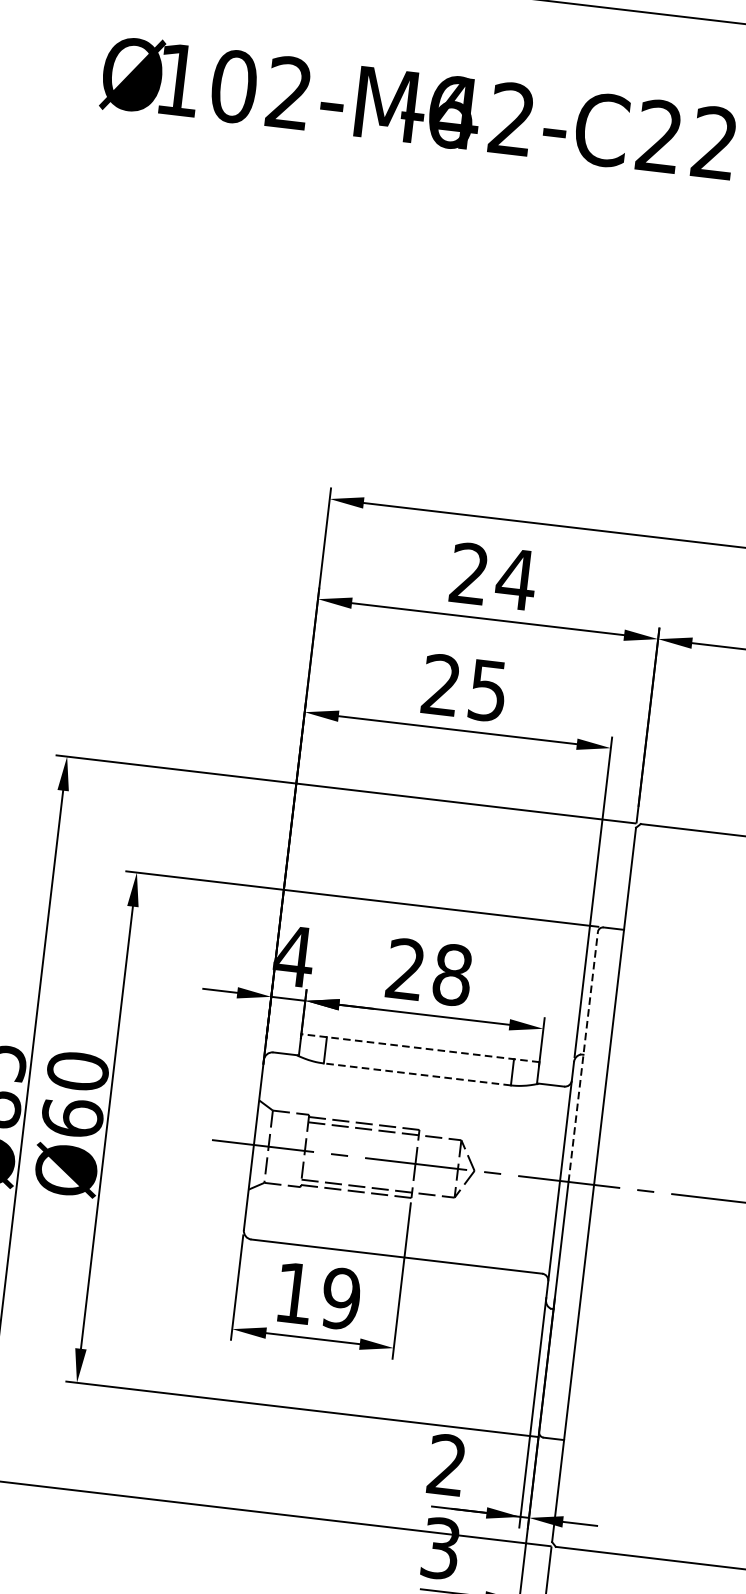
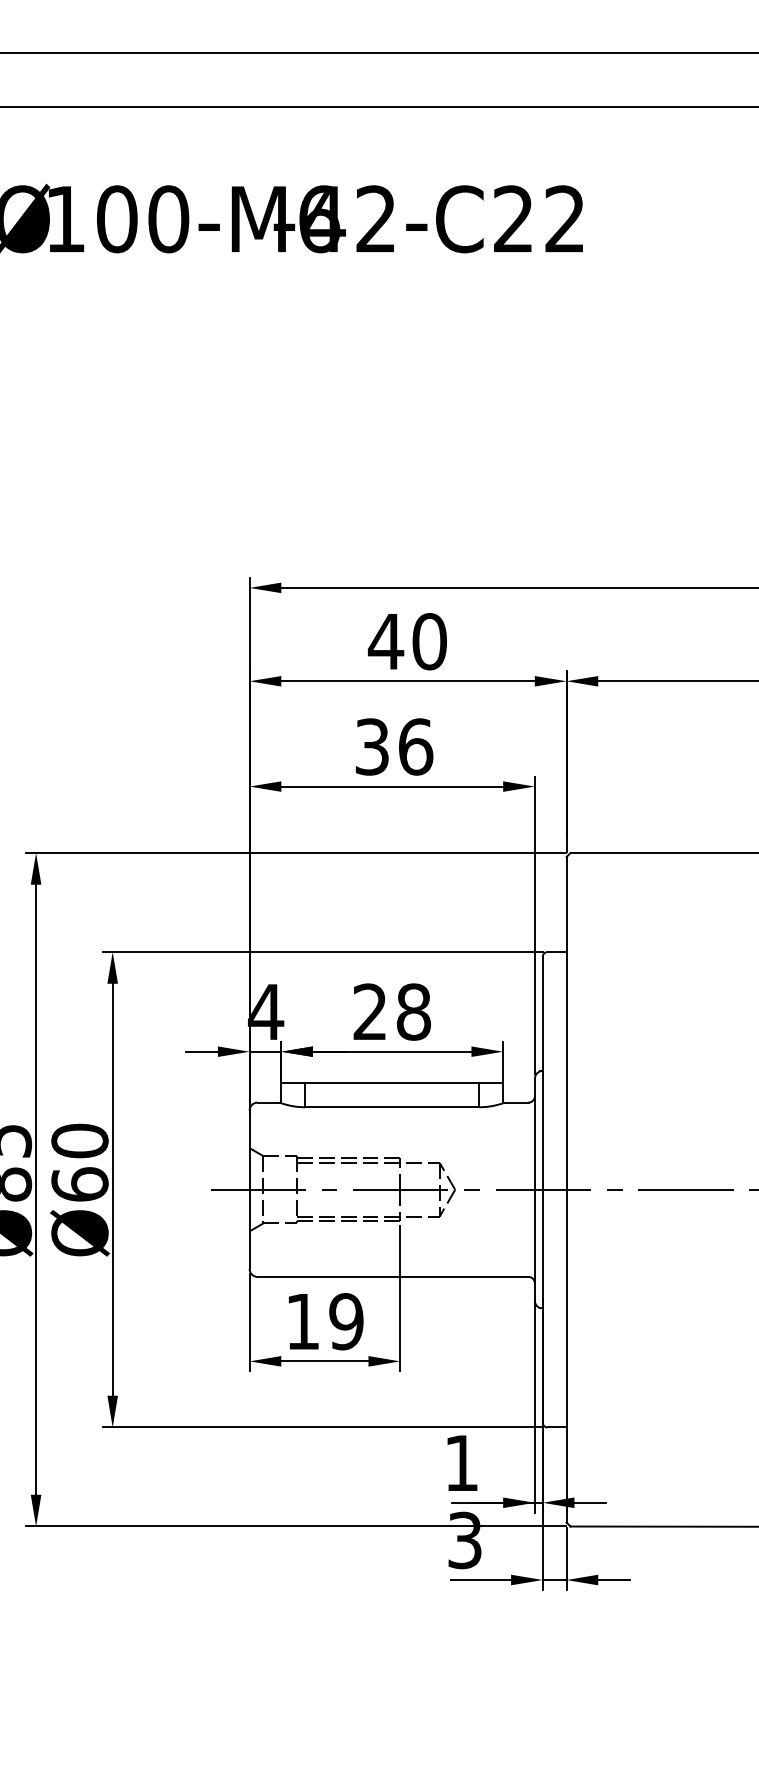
text: (289, 93) -> (168, 219), 102-M6 -> 100-M6
text: (492, 576) -> (407, 641), 24 -> 40
text: (465, 687) -> (394, 746), 25 -> 36
line: (420, 1047) -> (392, 1082), dashed -> solid
line: (583, 1056) -> (542, 1072), dashed -> solid
line: (416, 1074) -> (391, 1107), dashed -> solid
text: (446, 1464) -> (461, 1462), 2 -> 1

